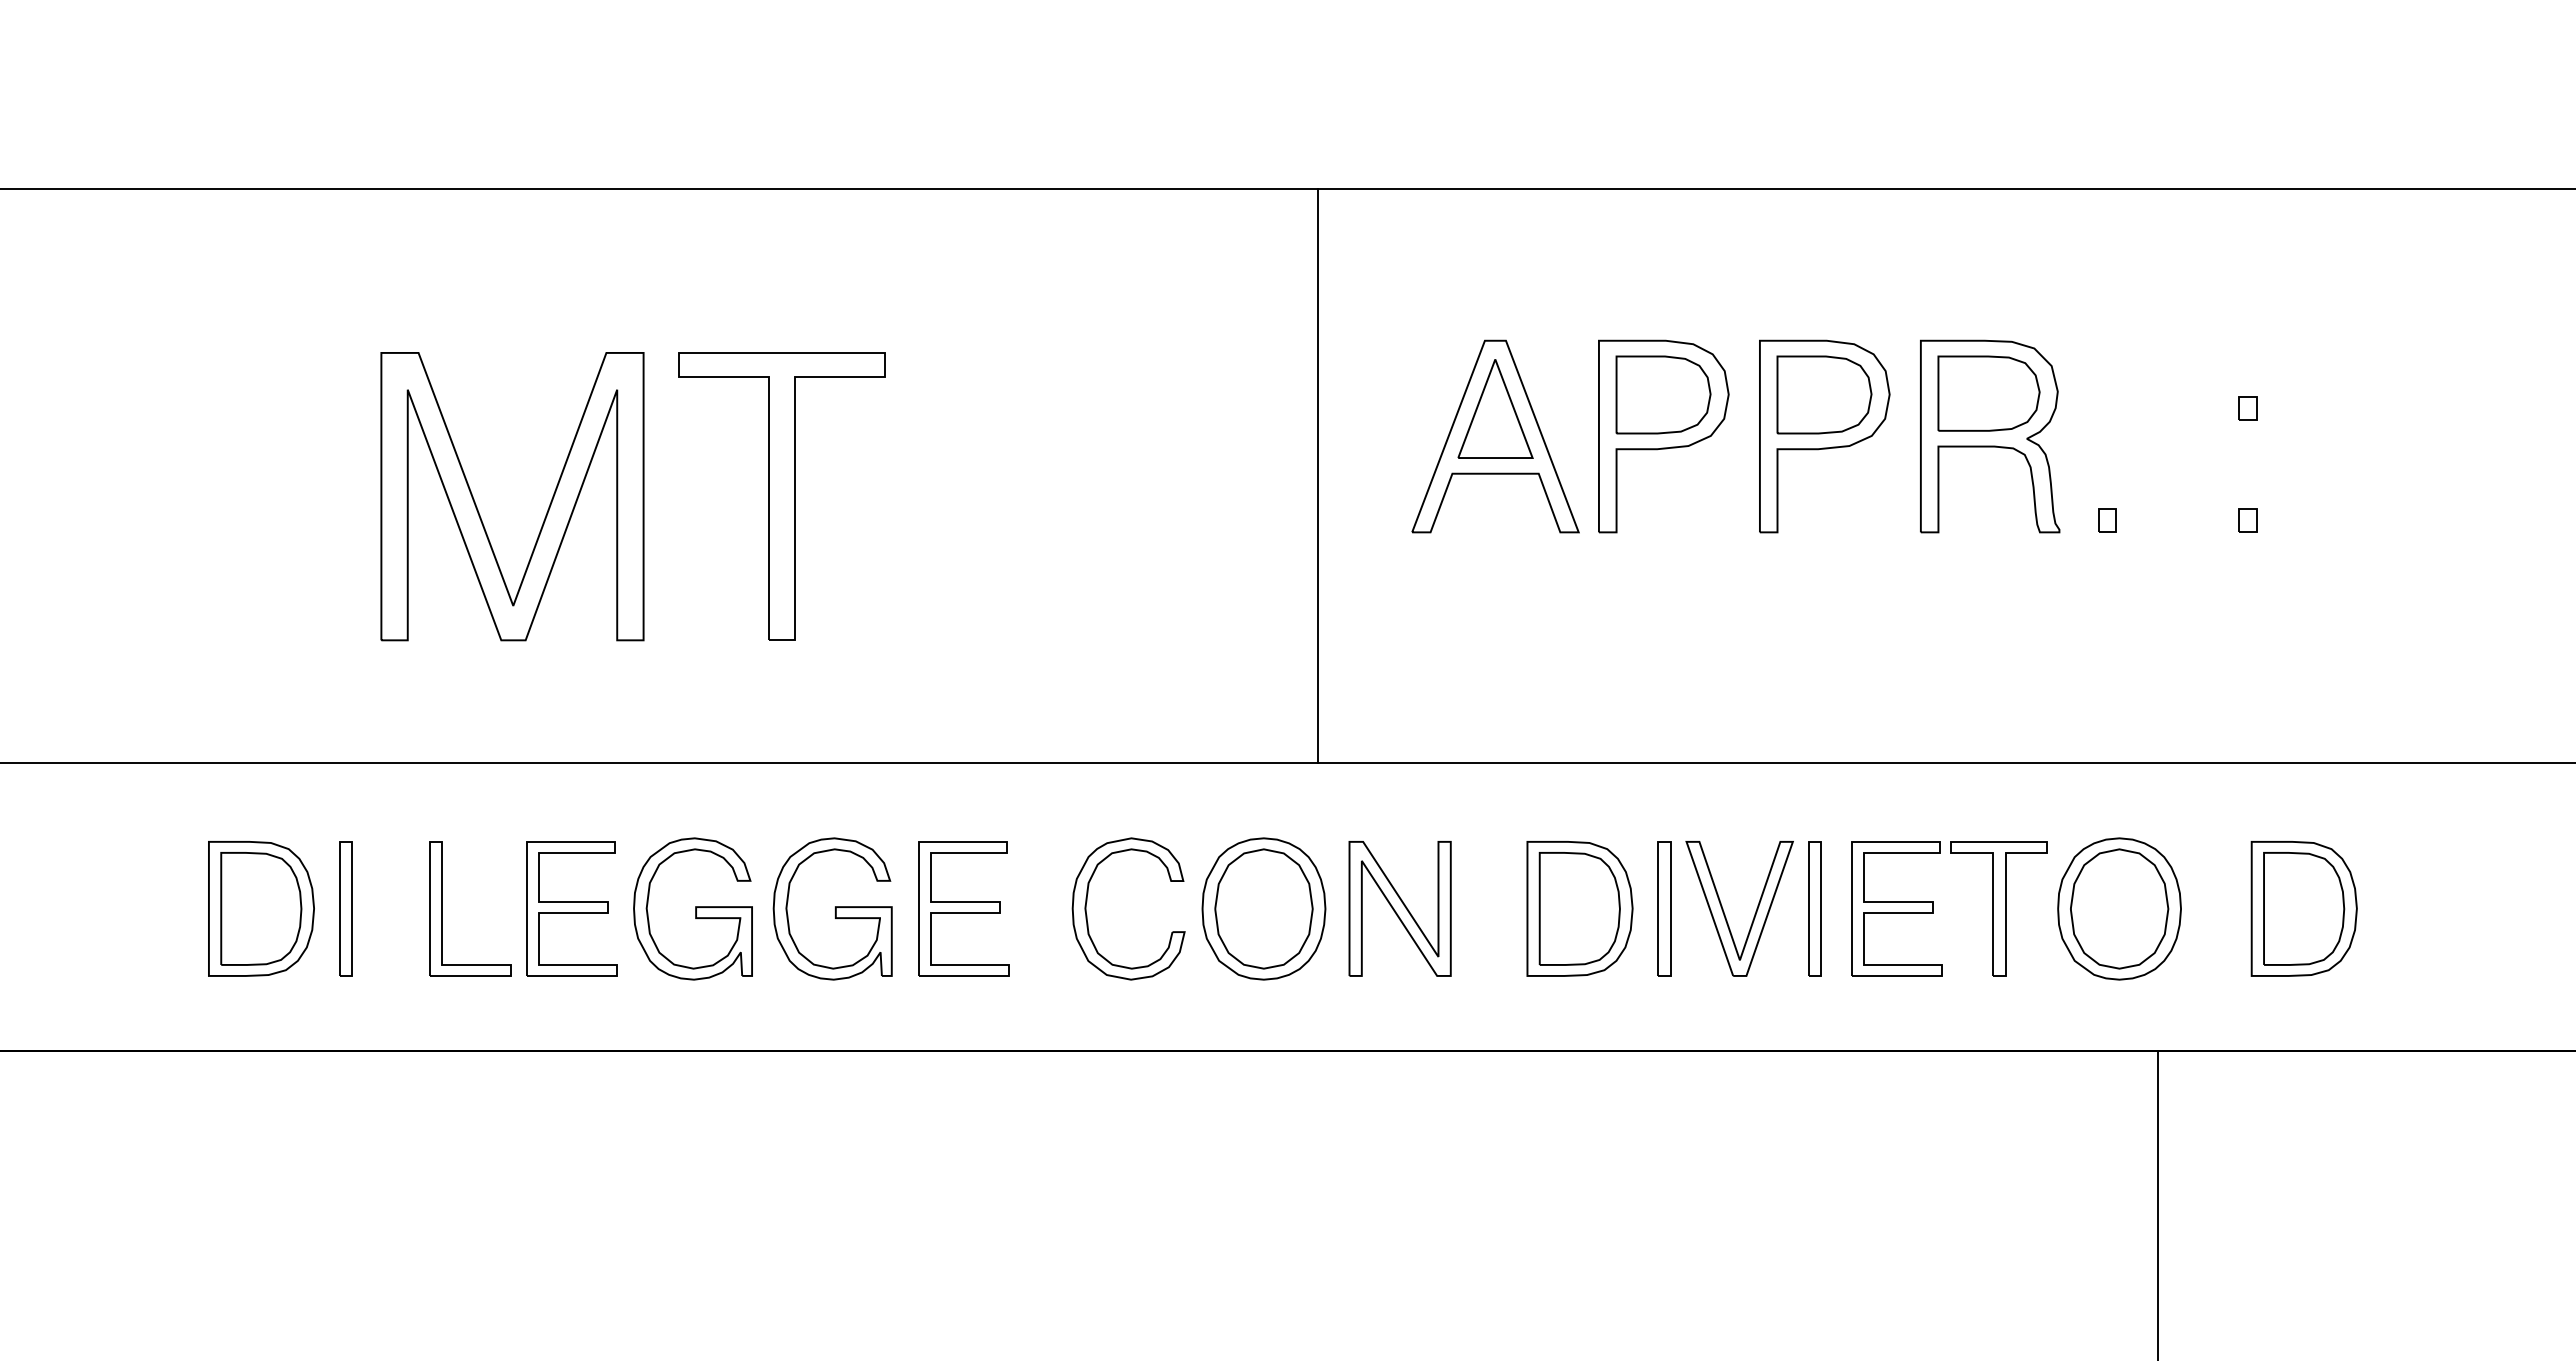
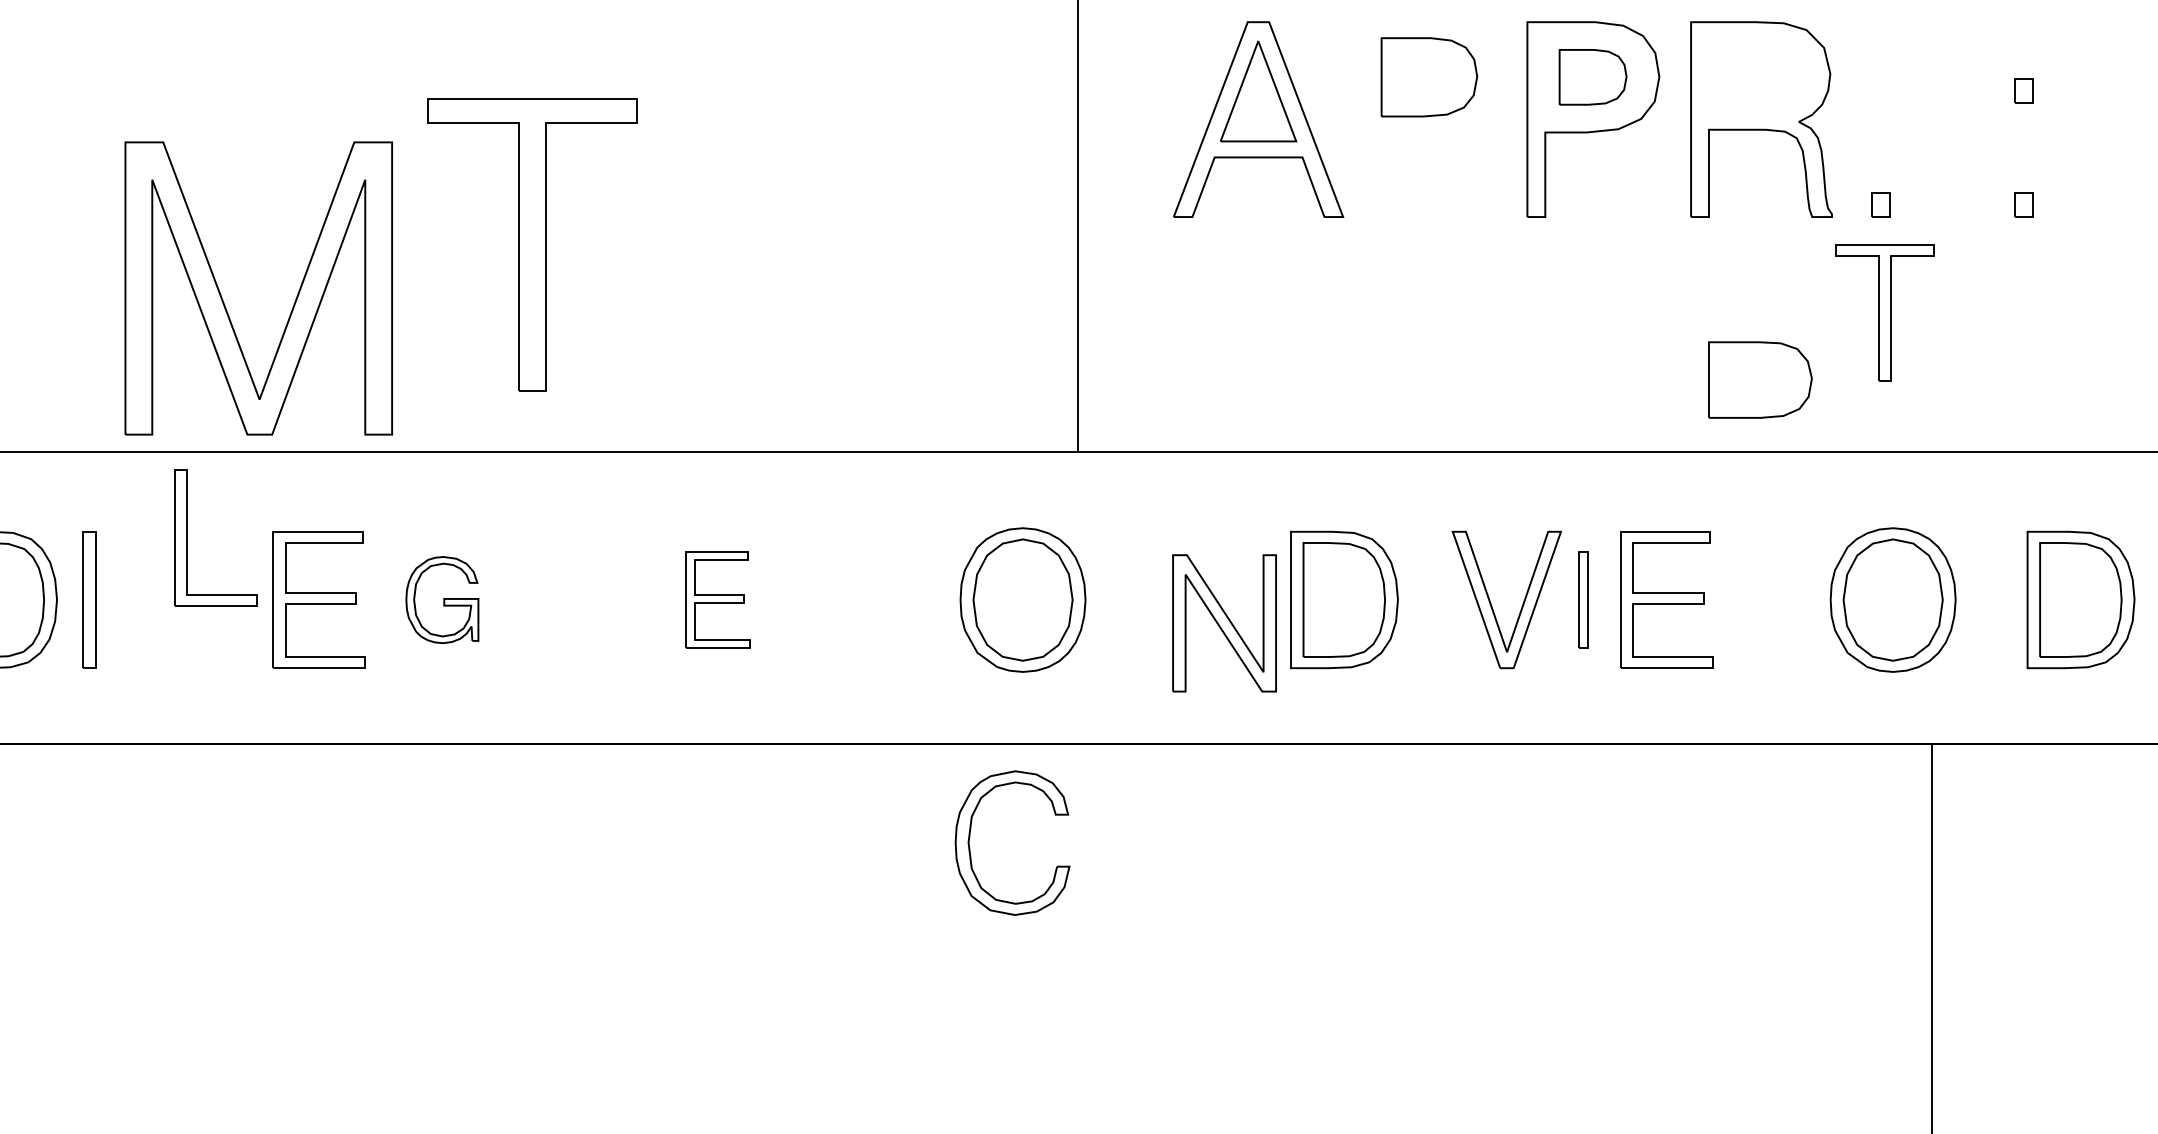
part: (1988, 393) -> (1759, 379), moved
part: (1824, 394) -> (1593, 76), size x0.7
part: (1663, 436) -> (1429, 119), removed
part: (781, 496) -> (532, 244), moved
part: (478, 509) -> (224, 301), moved
part: (1087, 901) -> (970, 835), moved
part: (442, 908) -> (187, 537), moved
part: (692, 908) -> (441, 599), size x0.6
part: (832, 908) -> (584, 599), removed
part: (963, 908) -> (717, 599), size x0.7
part: (1399, 908) -> (1223, 622), moved
part: (1664, 908) -> (1430, 599), removed
part: (1814, 908) -> (1582, 599), size x0.7
part: (1998, 908) -> (1883, 312), moved

